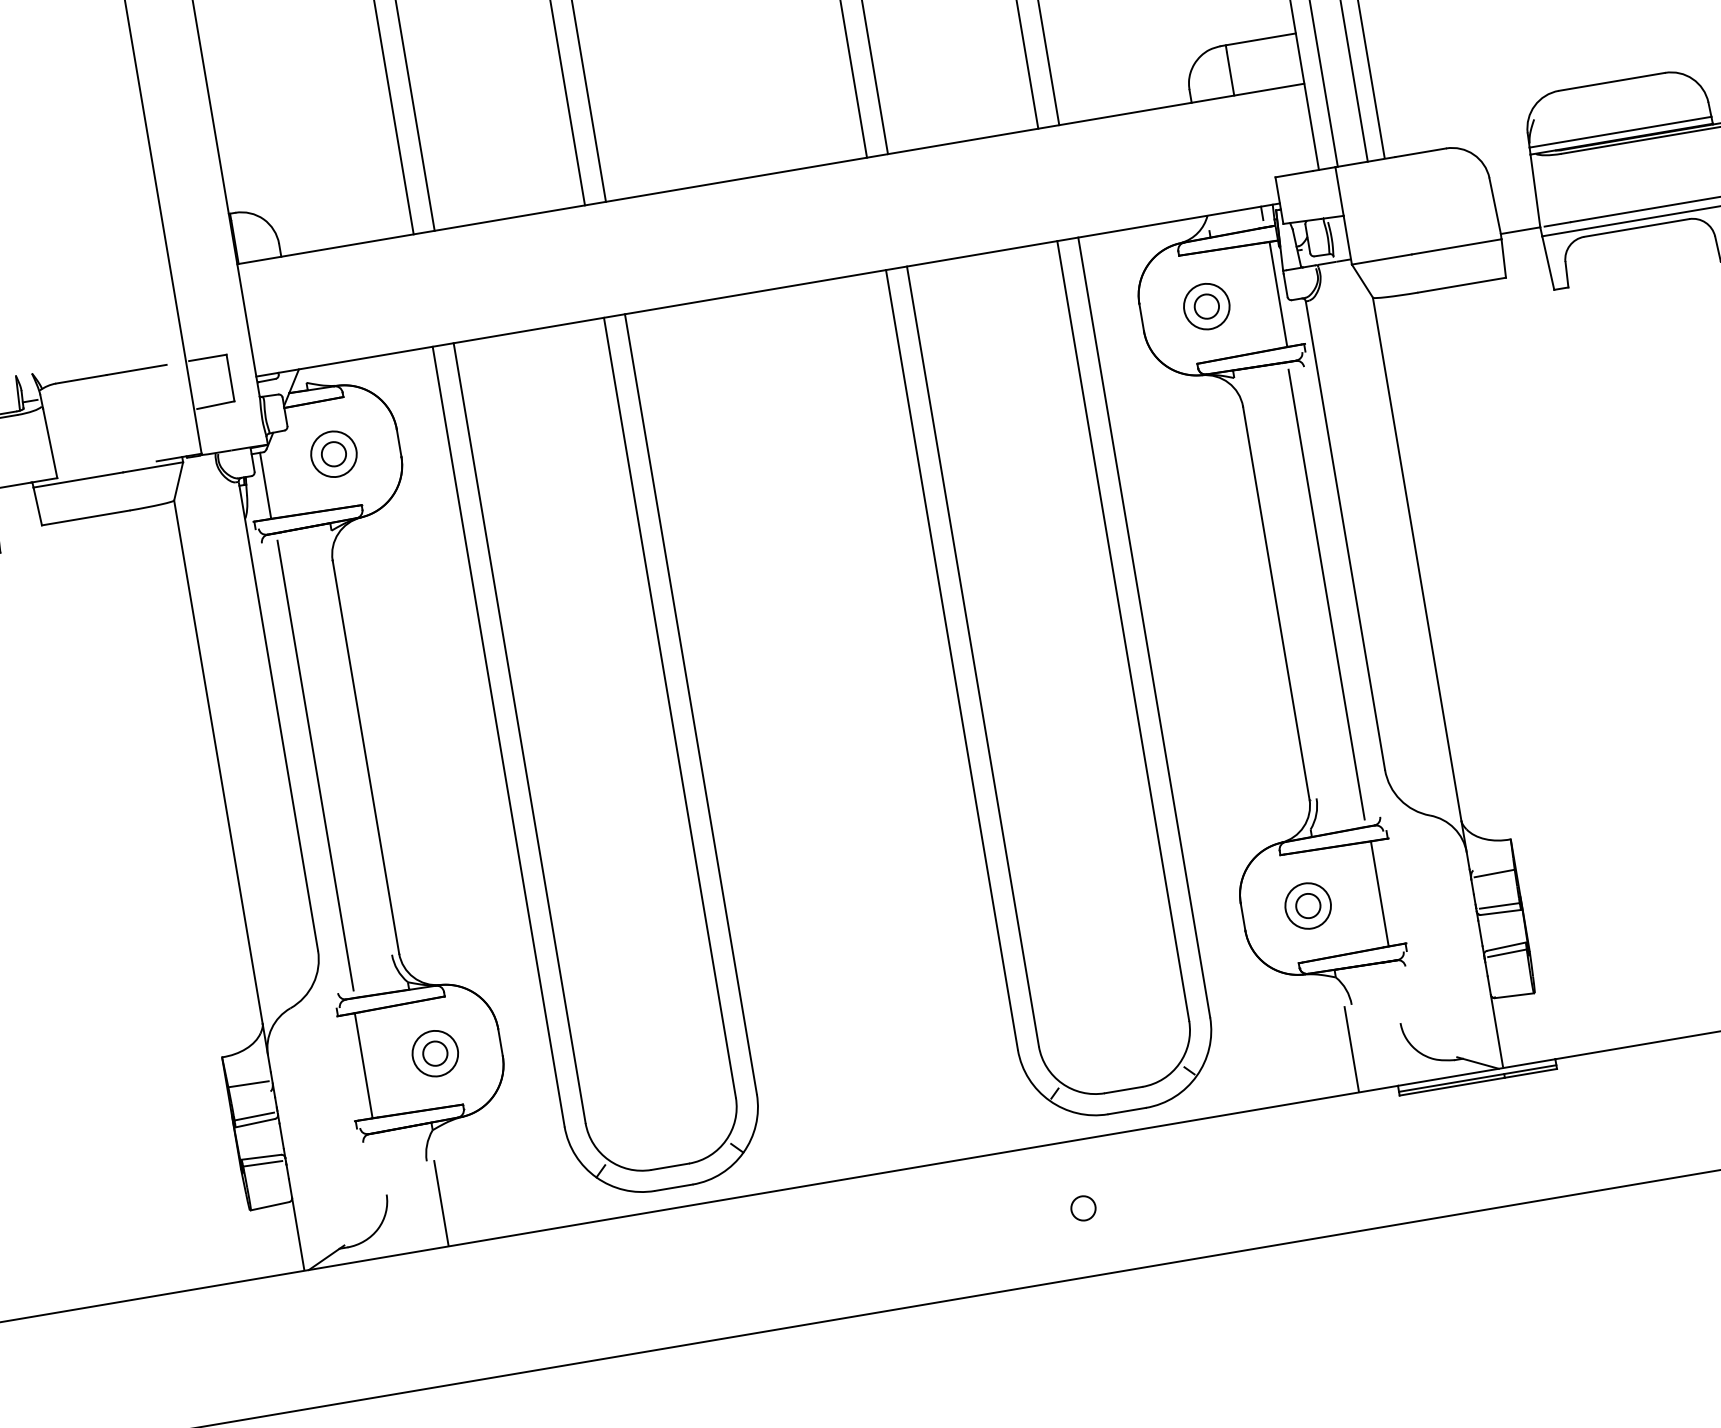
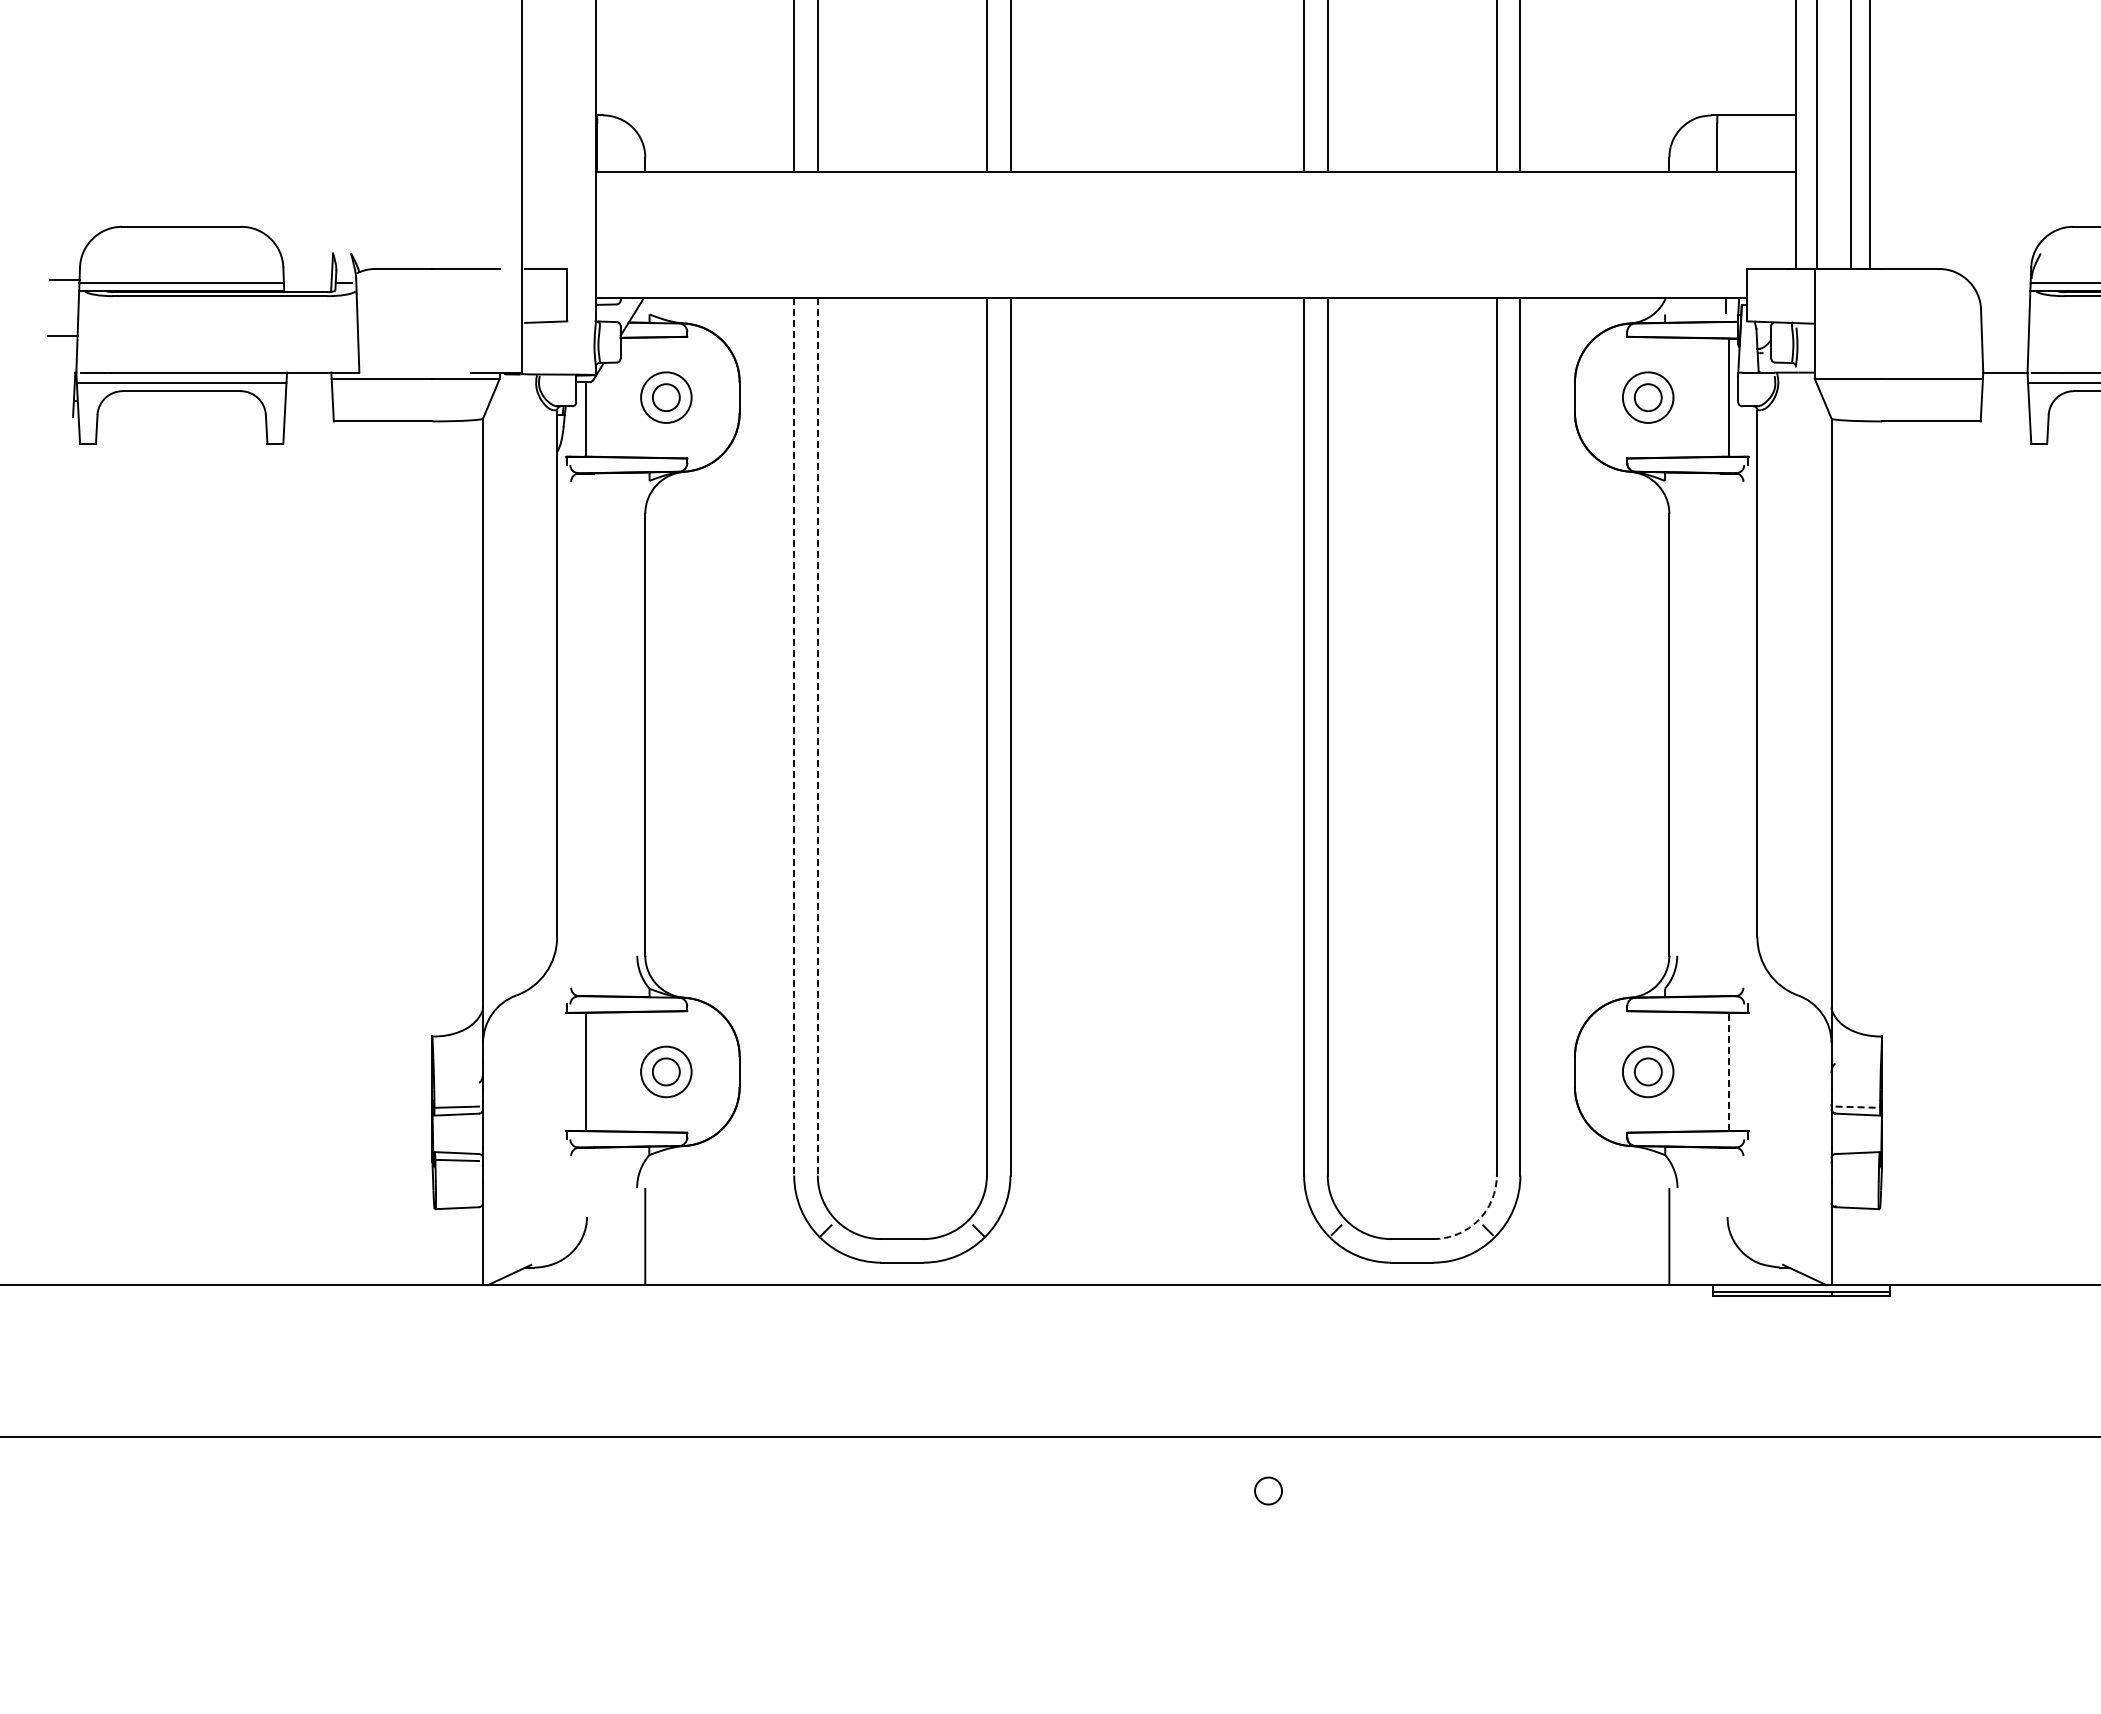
line: (1326, 594) -> (1725, 734), removed
line: (519, 733) -> (817, 737), solid -> dashed
line: (498, 737) -> (794, 737), solid -> dashed
line: (315, 765) -> (588, 734), removed
line: (1494, 873) -> (1857, 1070), removed
line: (1379, 893) -> (1728, 1071), solid -> dashed
line: (1500, 906) -> (1858, 1107), solid -> dashed
line: (1507, 953) -> (1857, 1160), removed
arc: (1179, 1063) -> (1478, 1220), solid -> dashed
line: (247, 1084) -> (455, 1070), removed
circle: (1083, 1207) -> (1268, 1490), moved

